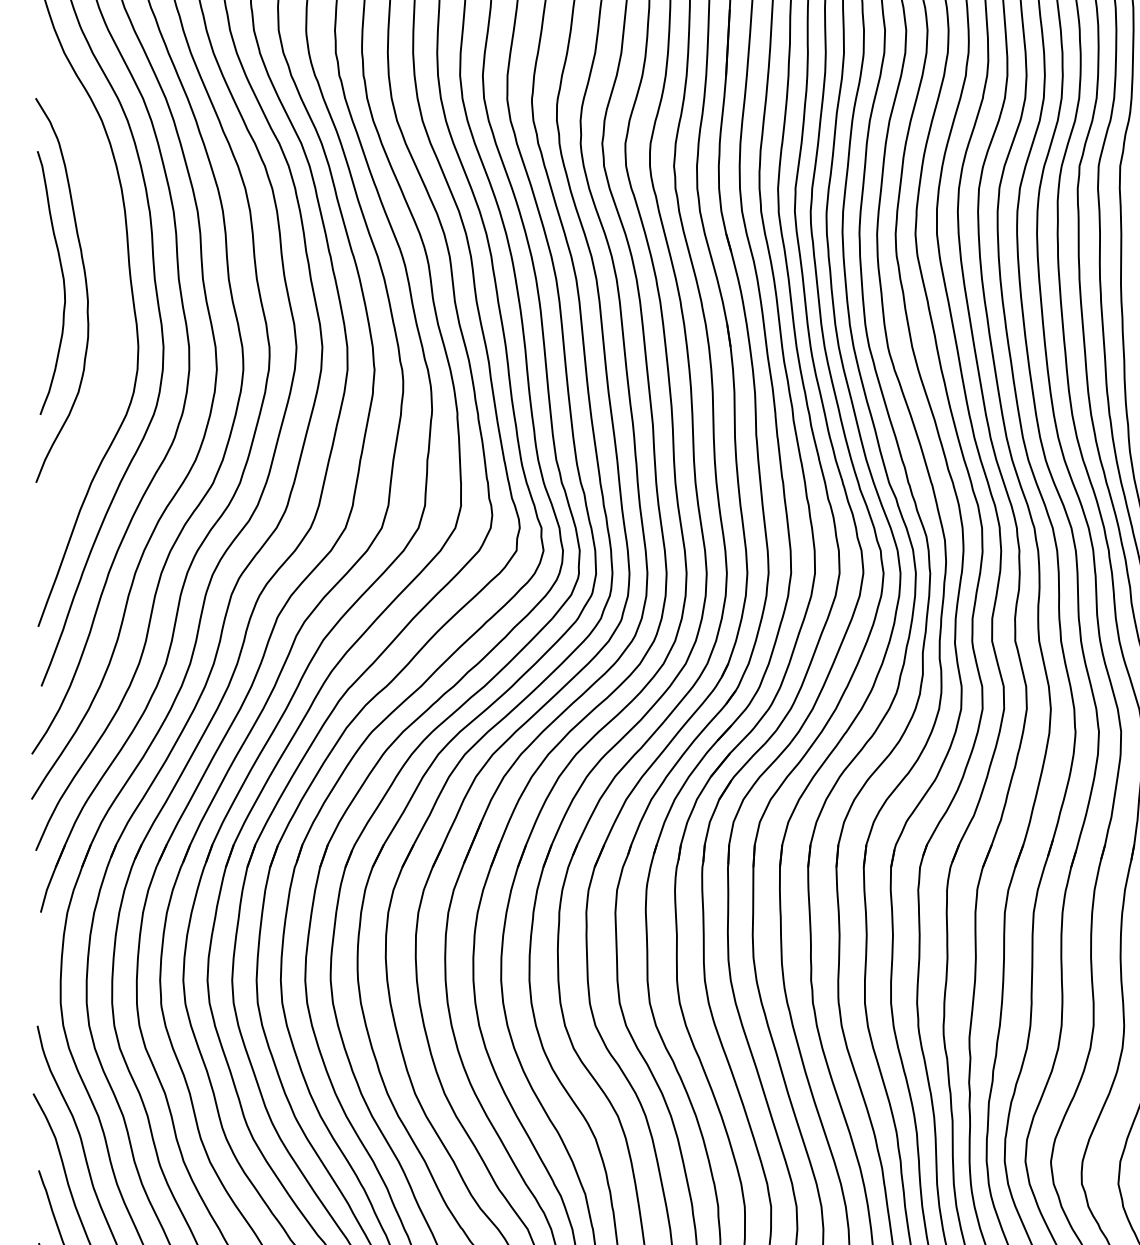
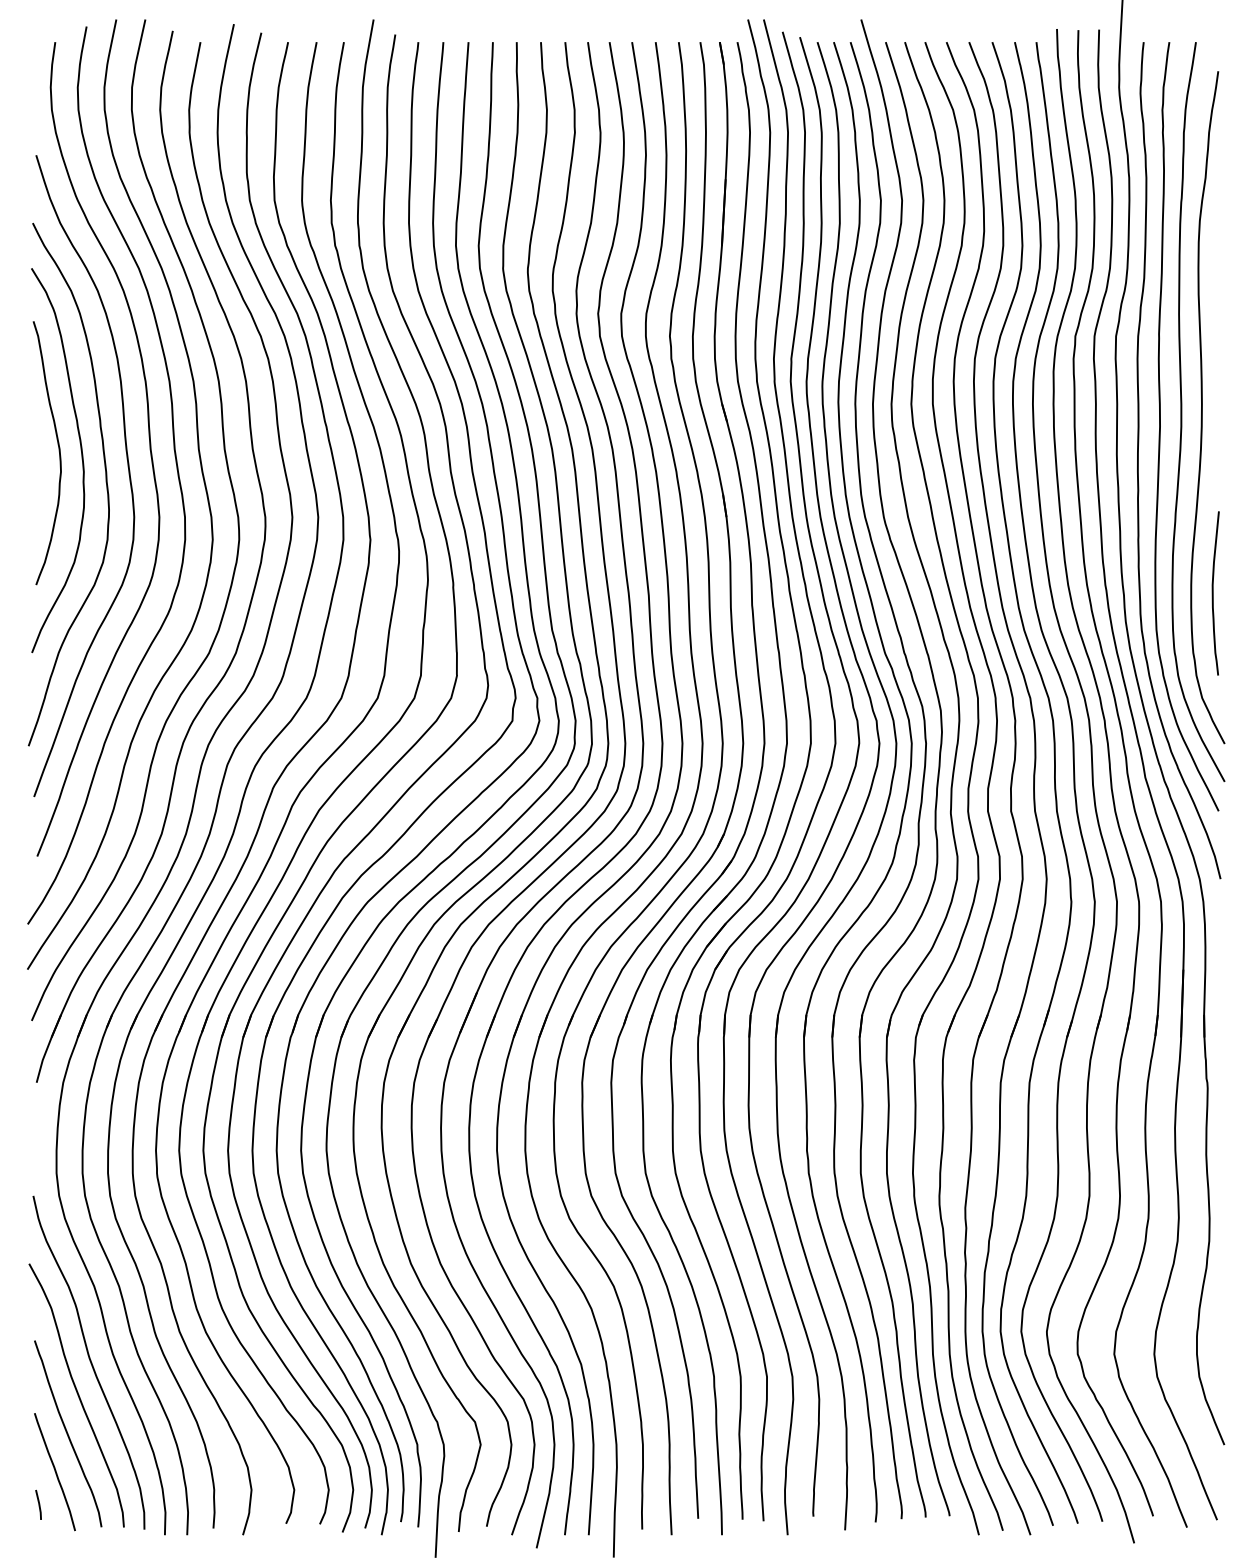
curve: (109, 312) -> (105, 482), added

